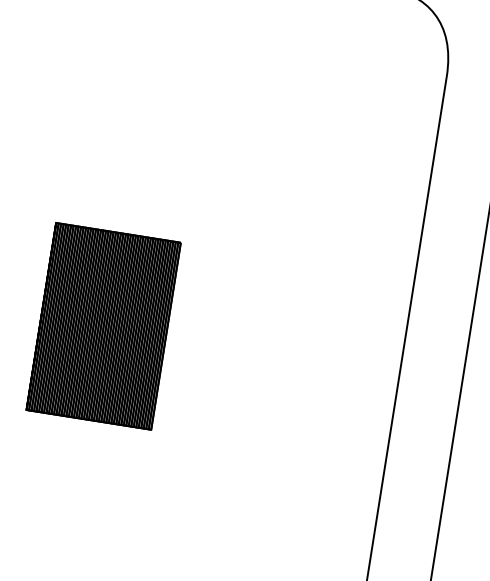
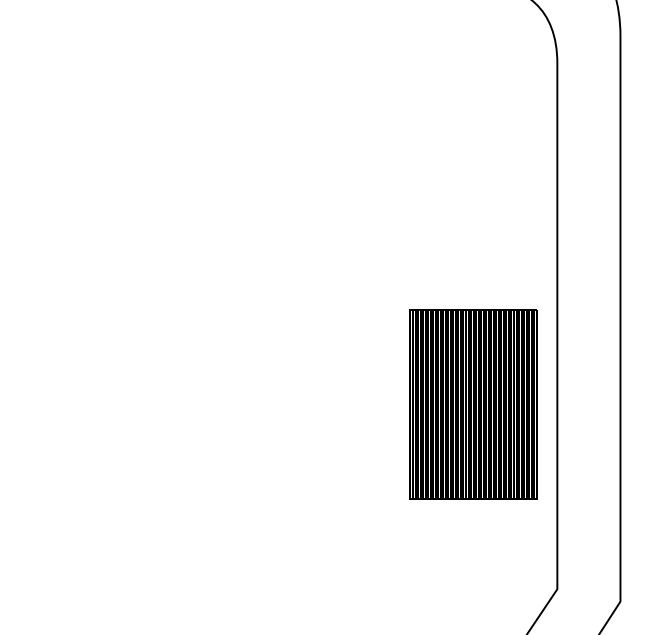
part: (103, 326) -> (473, 404), moved

